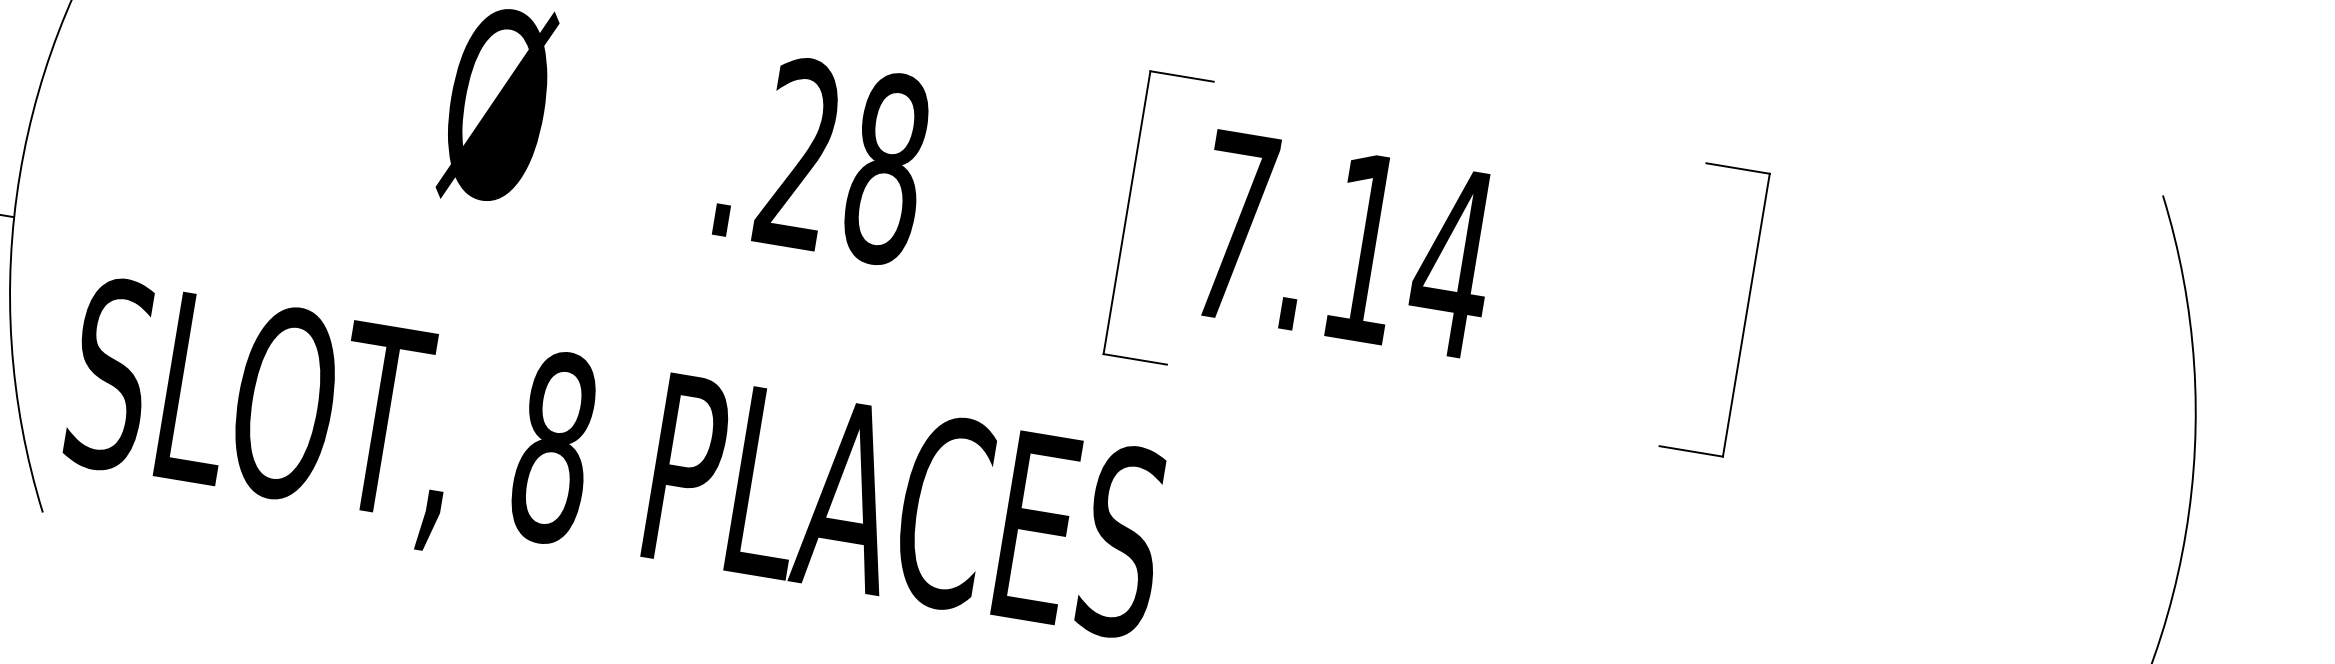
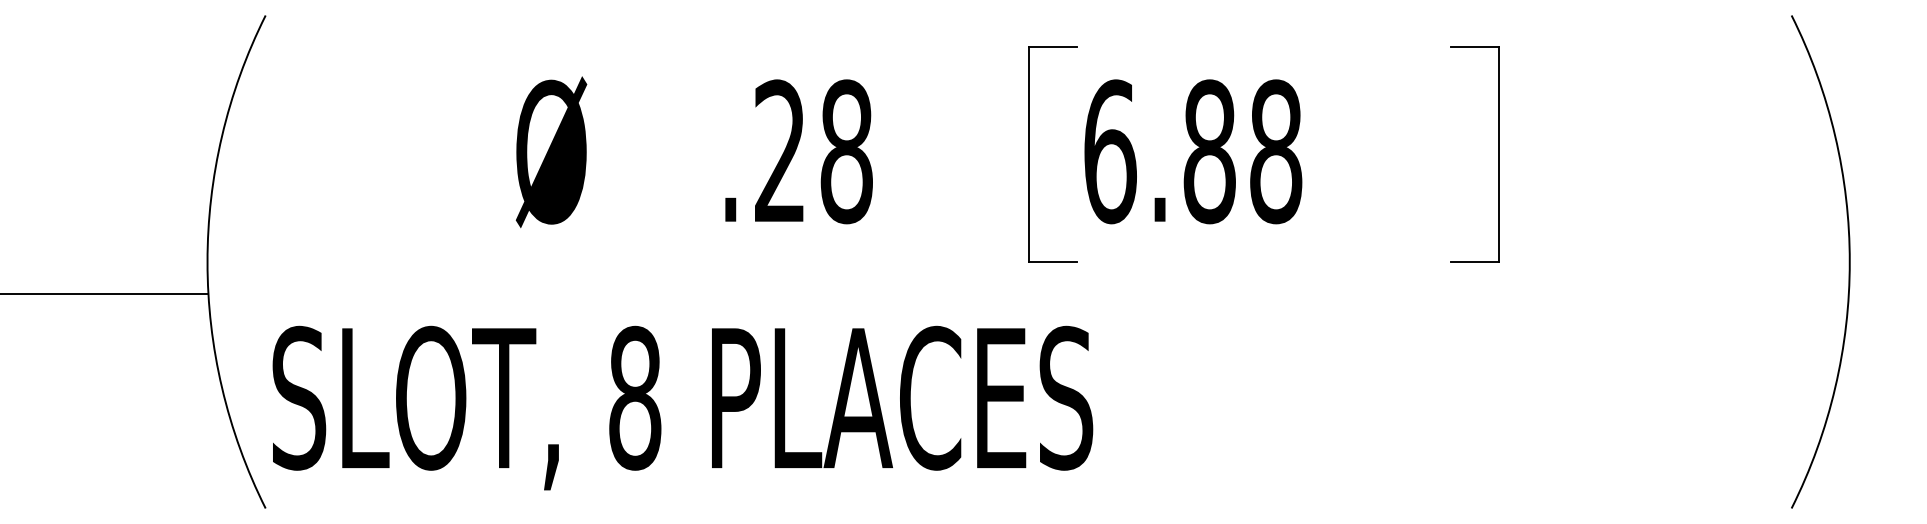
text: (1344, 244) -> (1193, 151), 7.14 -> 6.88

